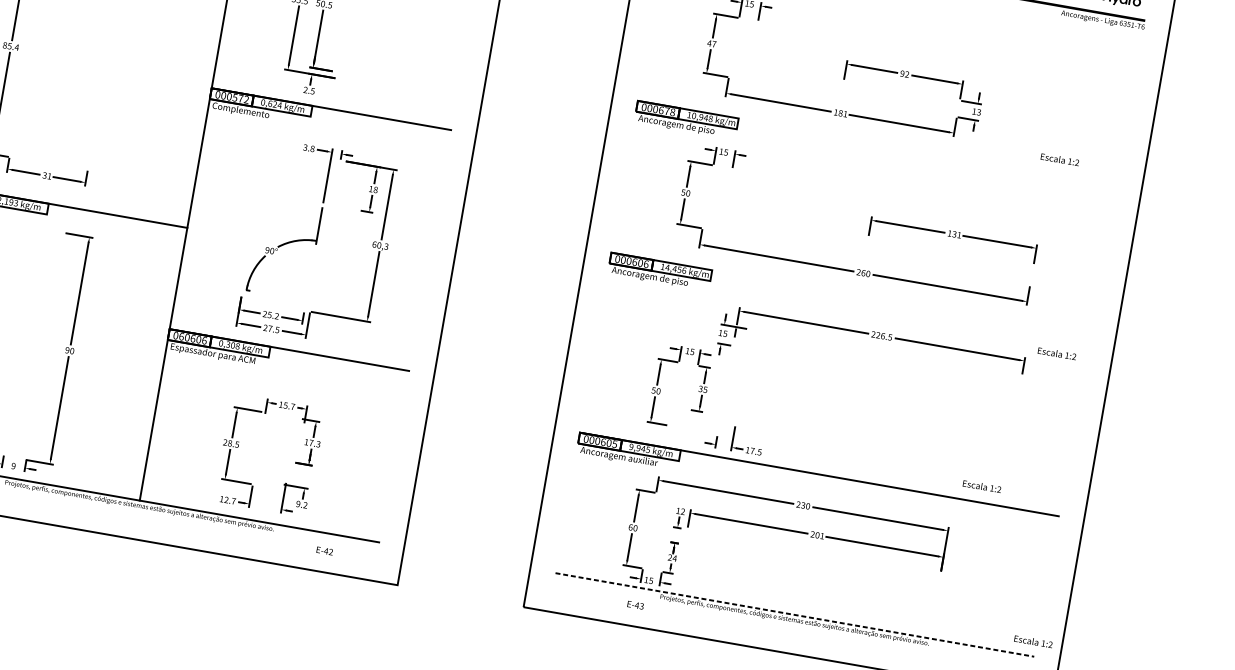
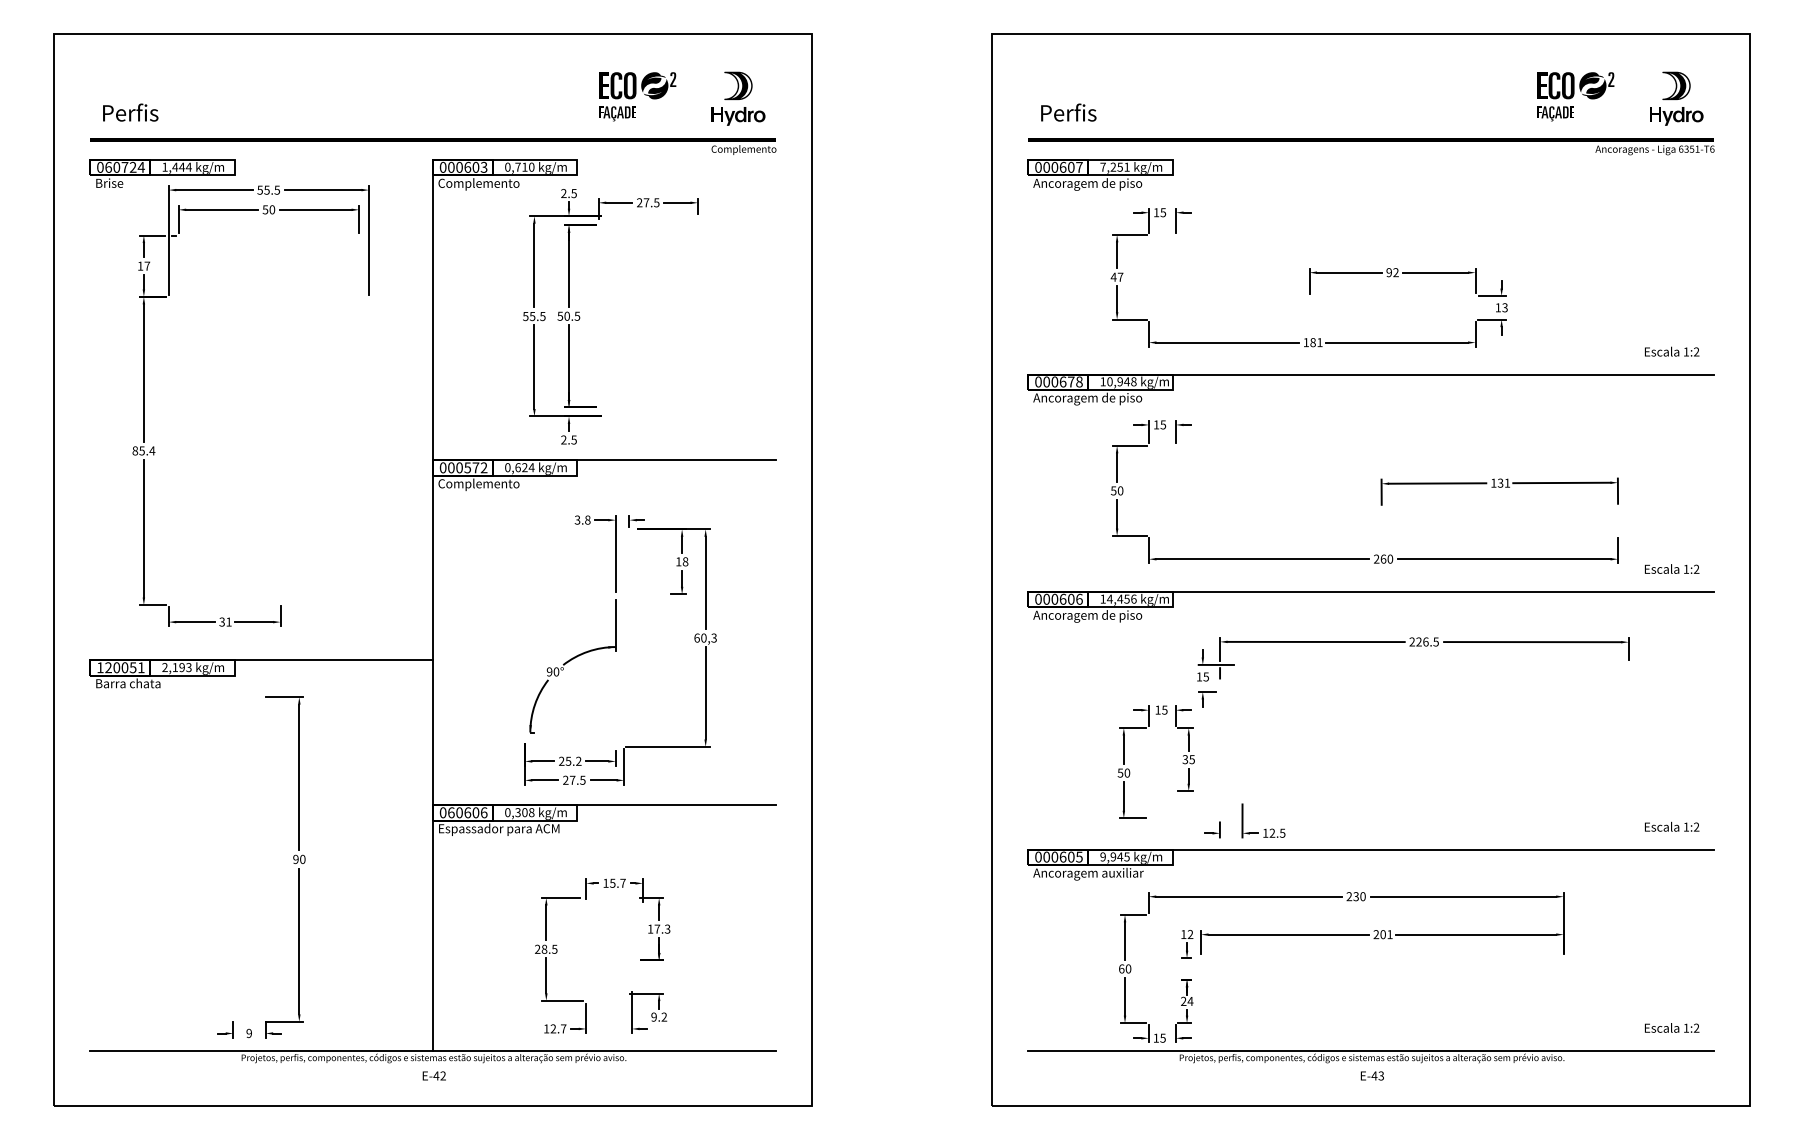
line: (876, 142) -> (1370, 374), added
text: (1060, 159) -> (1672, 351), moved
line: (850, 294) -> (1370, 591), added
text: (1057, 353) -> (1672, 568), moved
text: (752, 450) -> (1272, 832), 17.5 -> 12.5
text: (982, 486) -> (1672, 826), moved
text: (324, 550) -> (433, 1075), moved
text: (635, 604) -> (1371, 1075), moved
line: (795, 614) -> (1371, 1050), dashed -> solid
text: (1033, 641) -> (1672, 1027), moved

